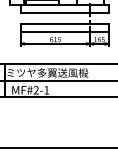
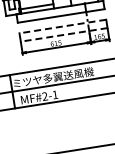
line: (64, 23) -> (62, 26), solid -> dashed
line: (64, 32) -> (63, 35), solid -> dashed

